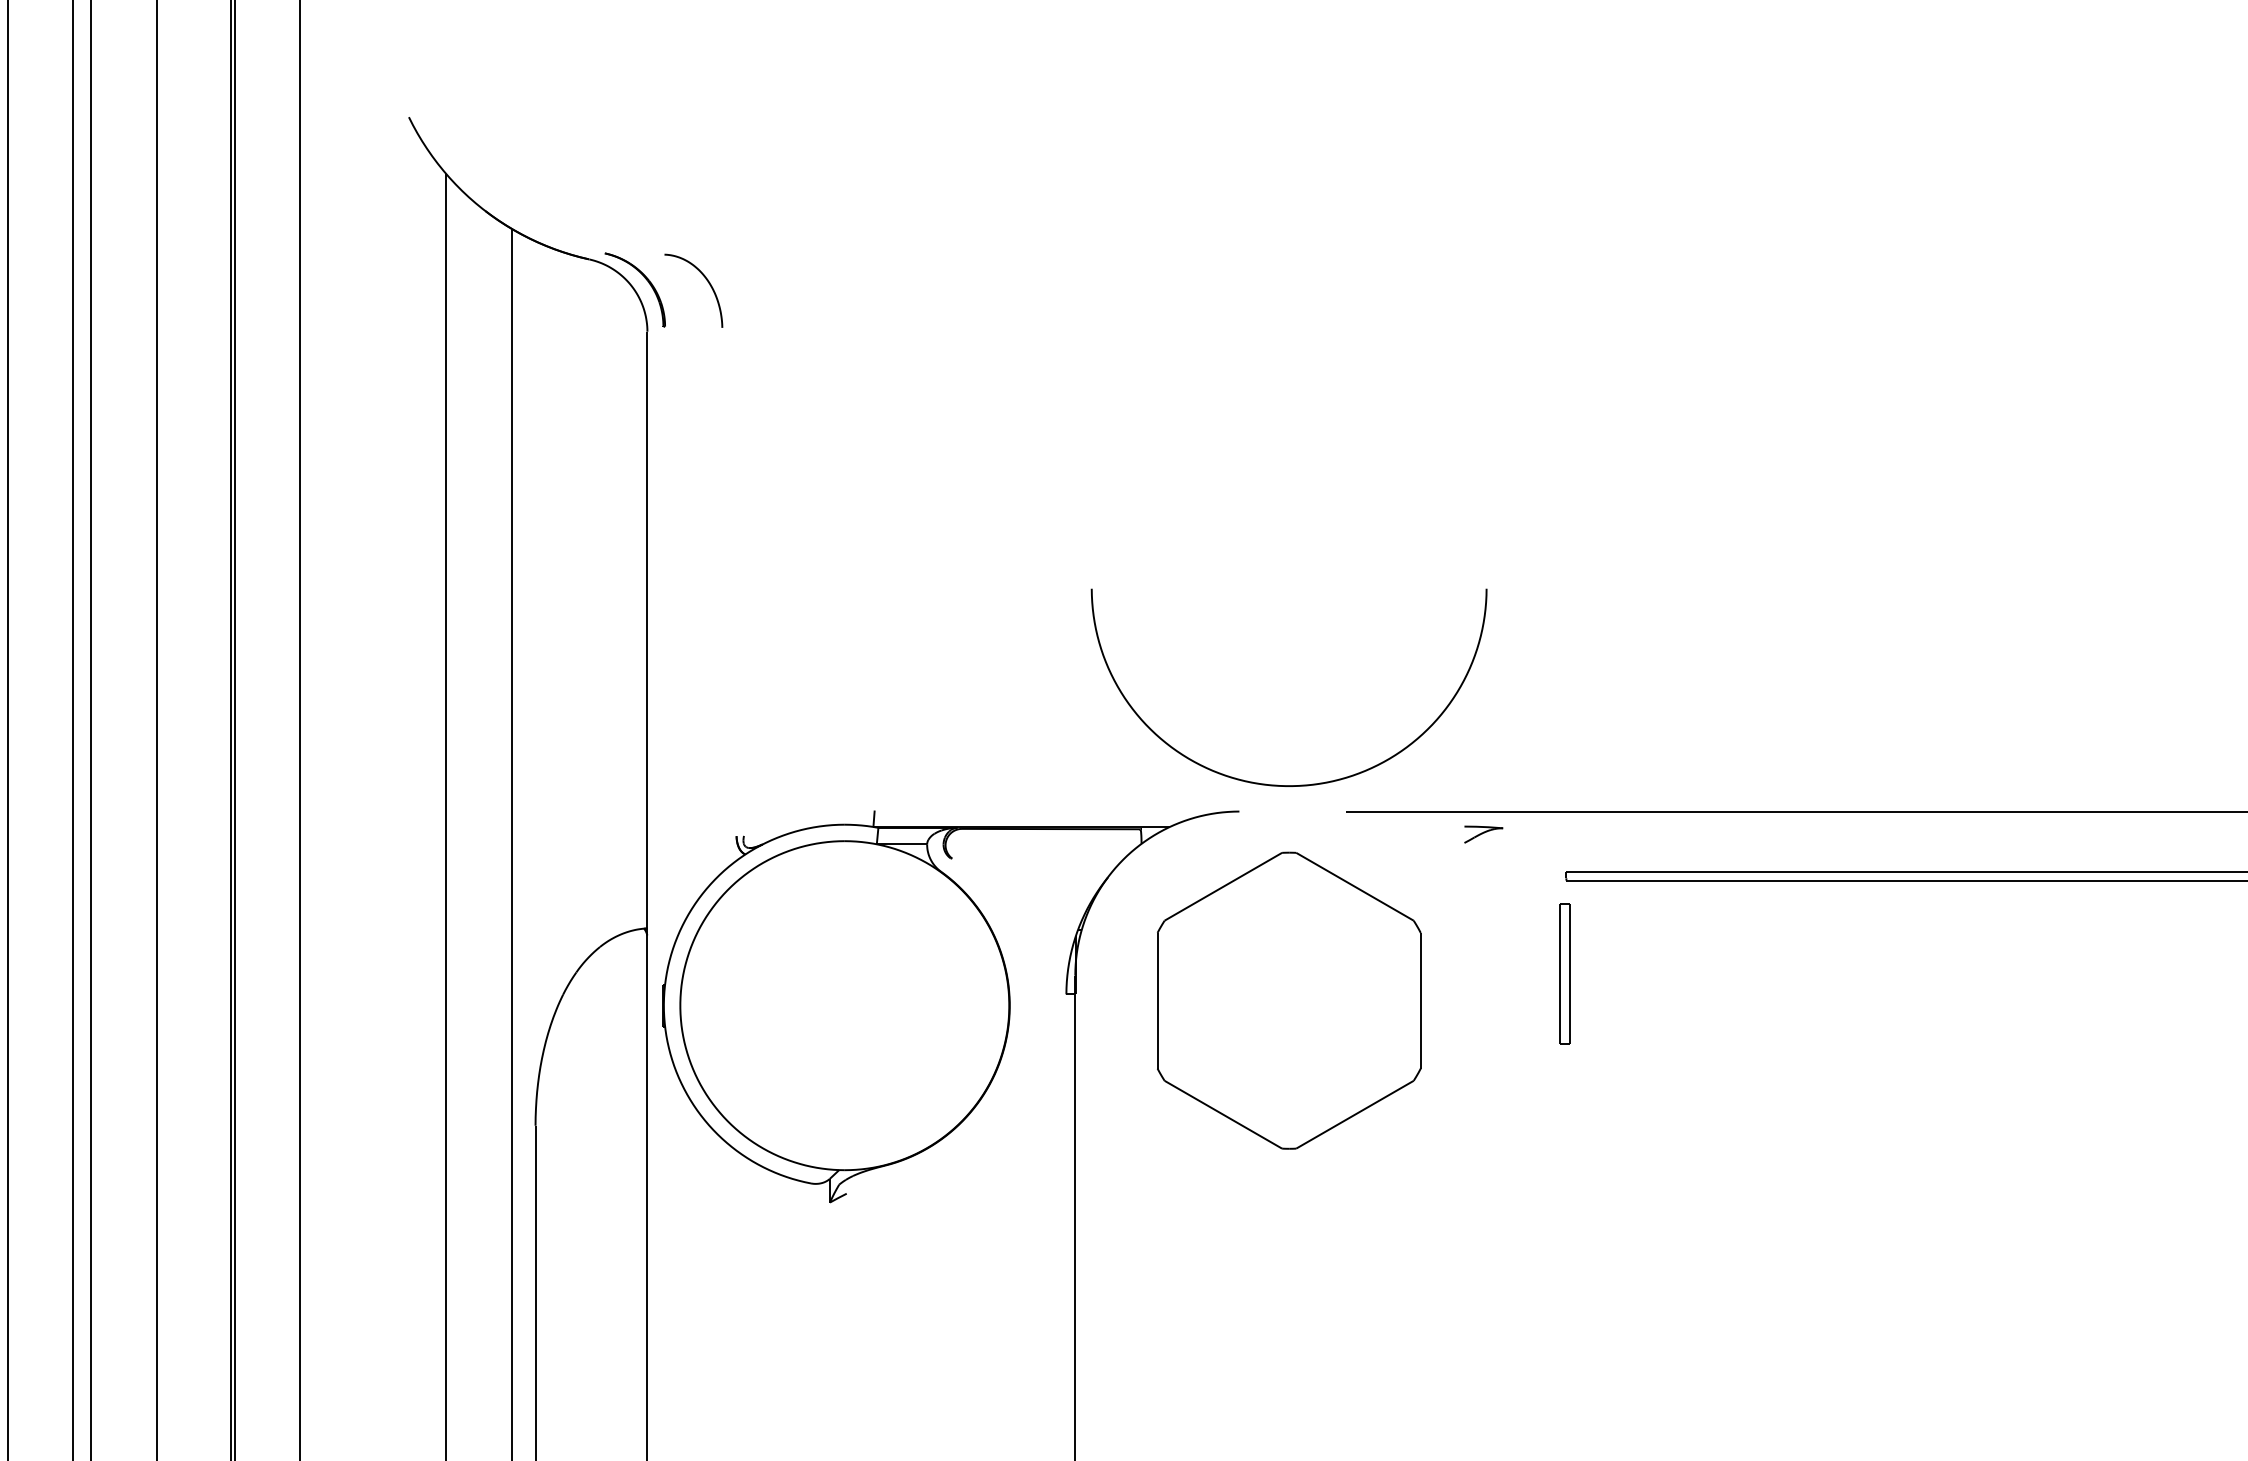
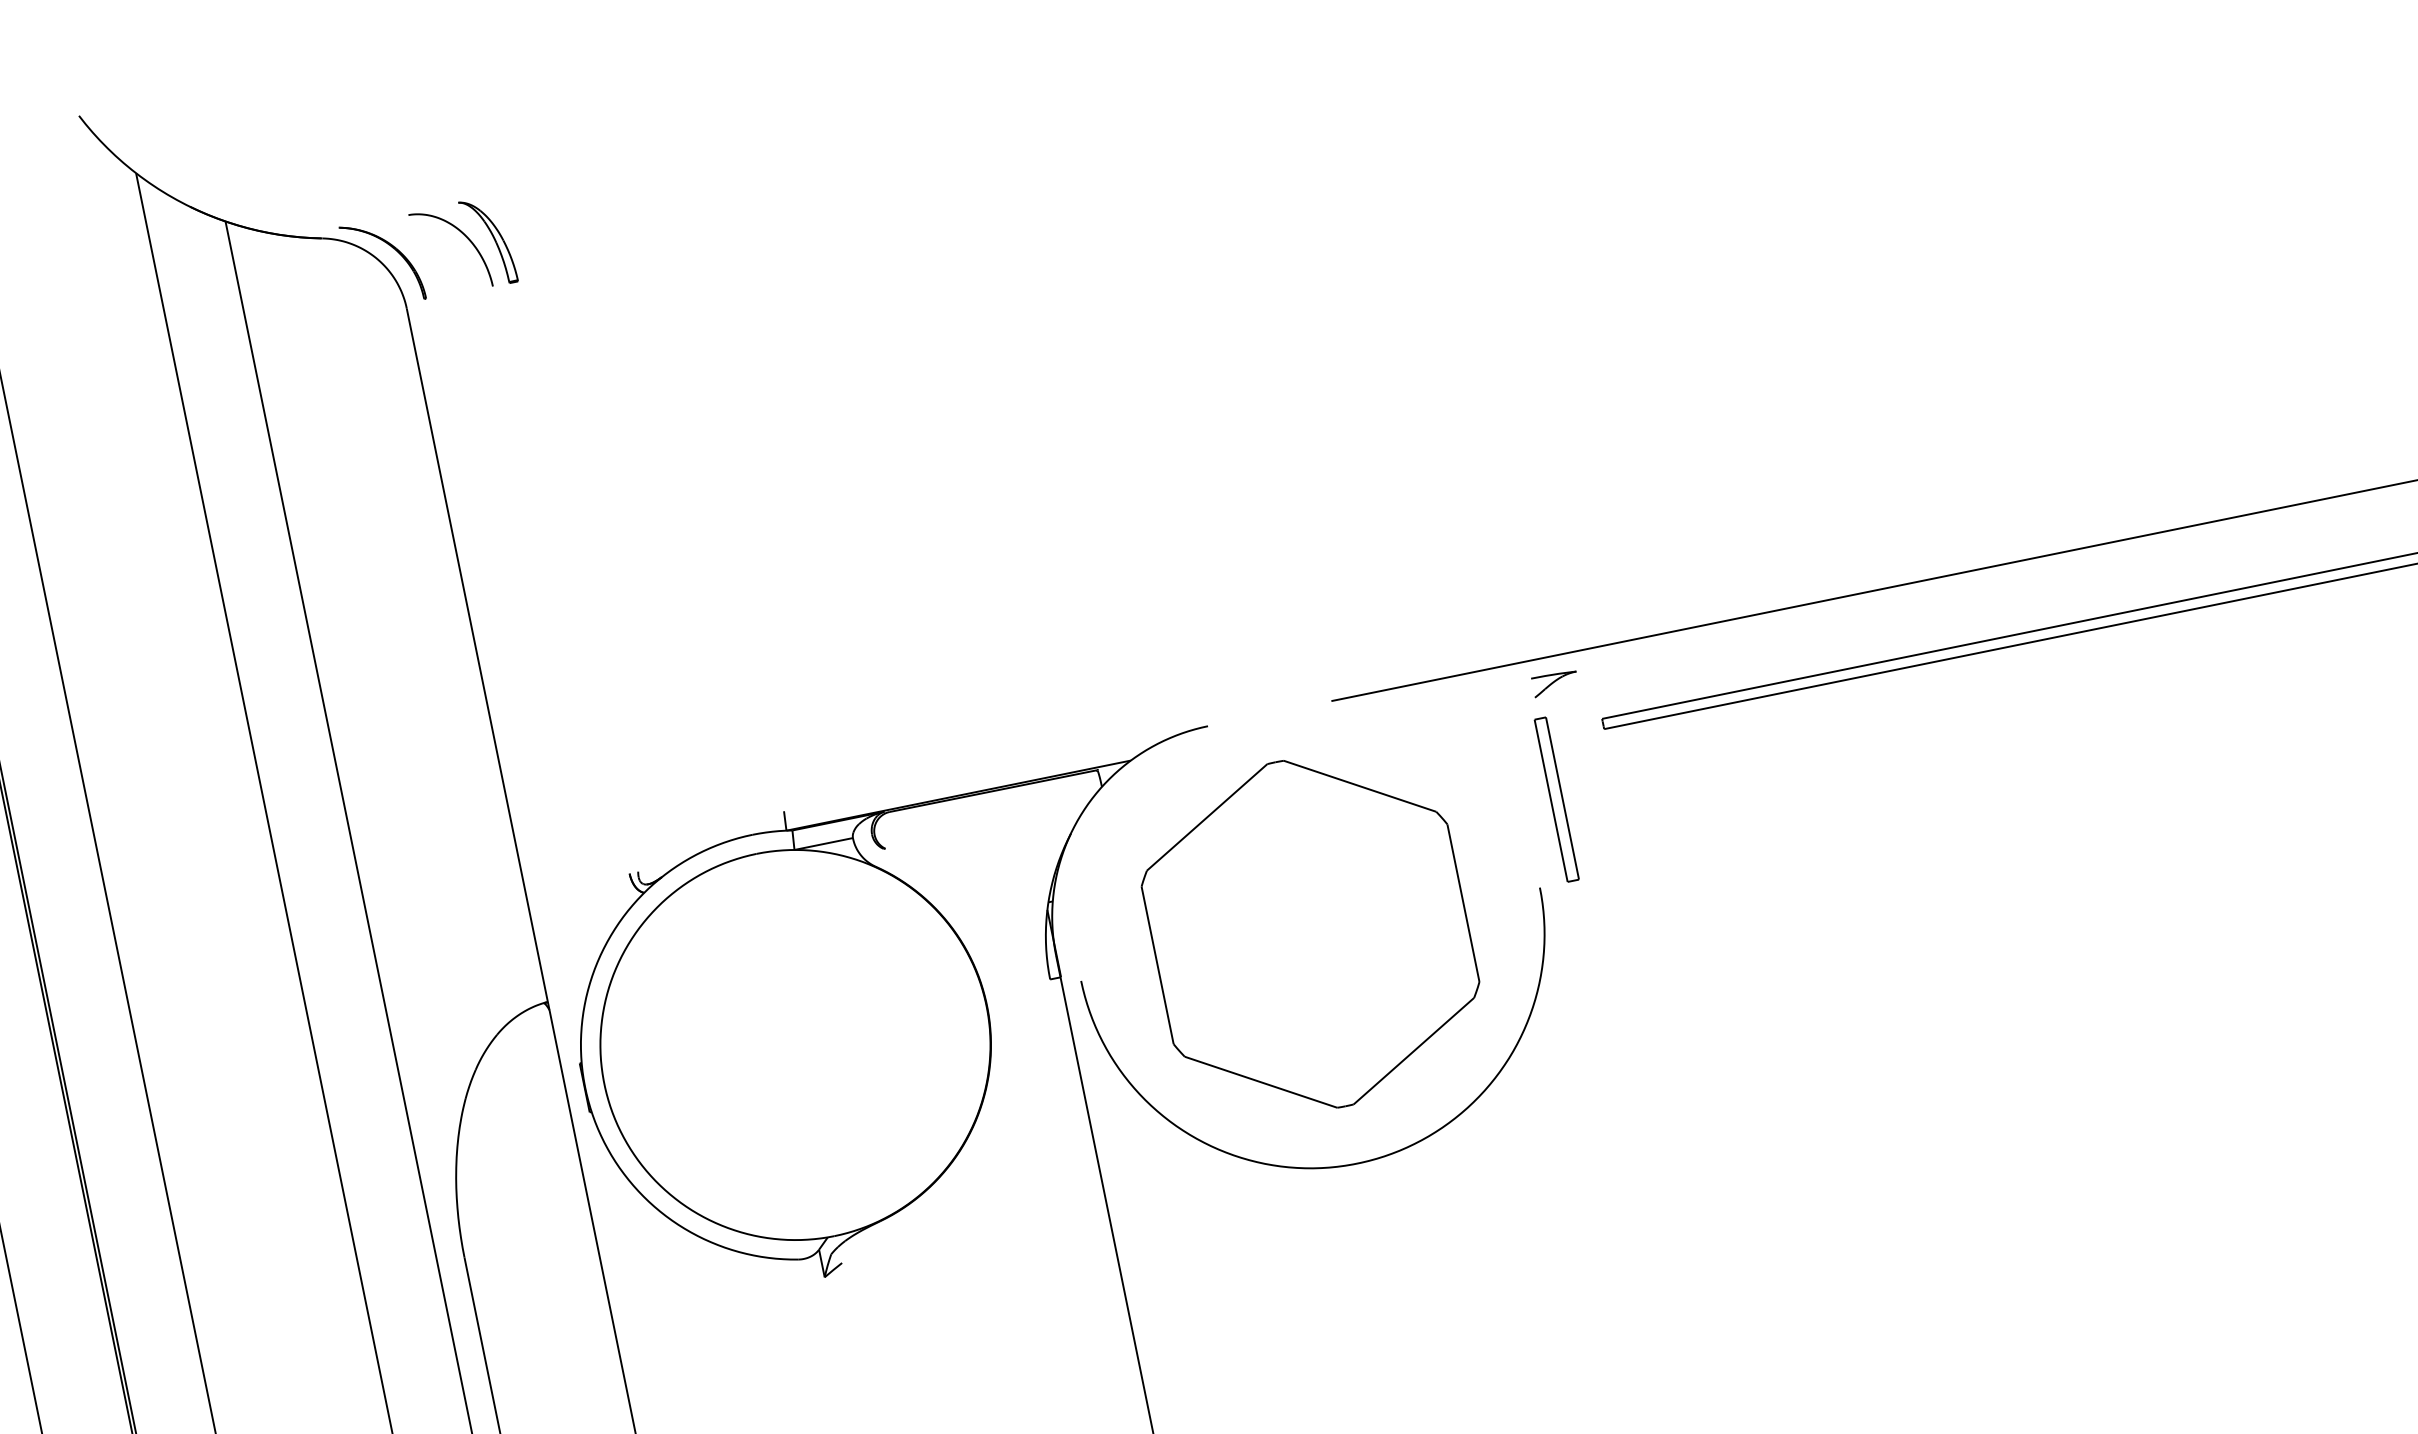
part: (725, 290) -> (487, 242), added
curve: (1277, 784) -> (1343, 1164), moved
part: (1483, 834) -> (1555, 683), moved
part: (1564, 973) -> (1555, 799), moved

